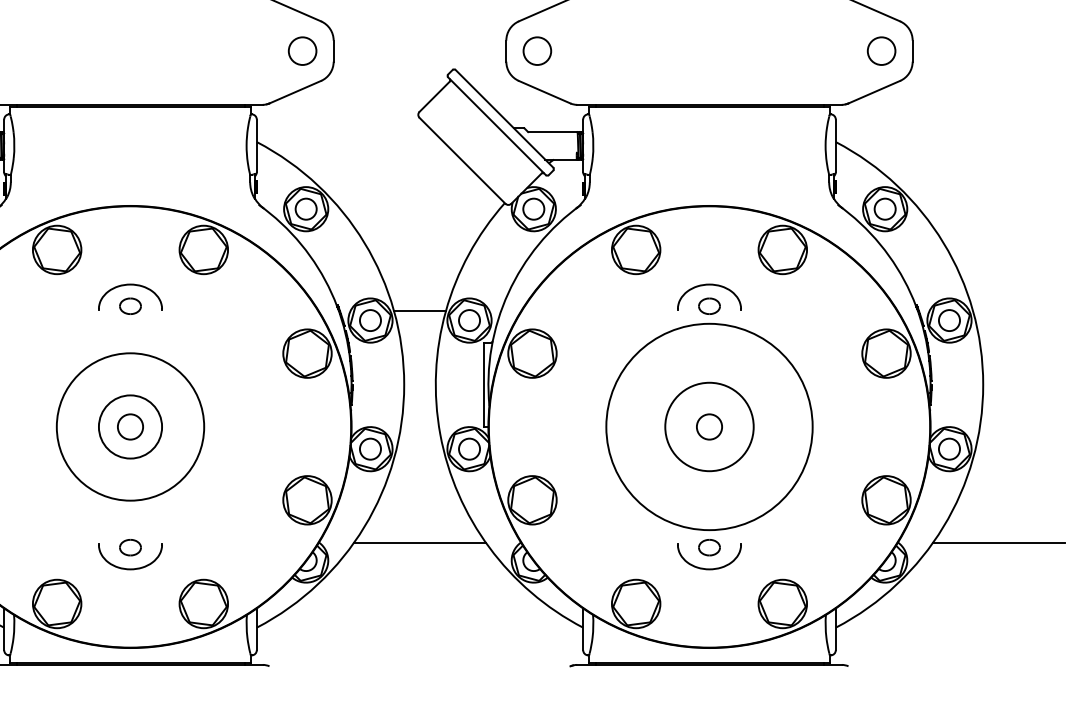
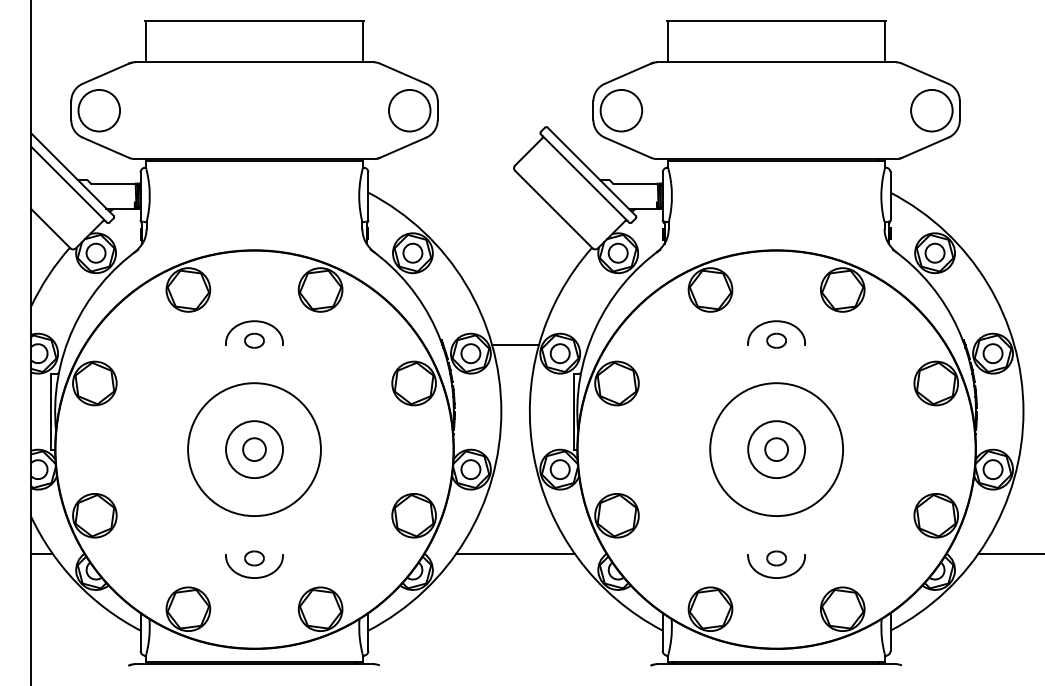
circle: (302, 50) -> (409, 110), size x1.67
circle: (537, 50) -> (621, 110), size x1.67
circle: (881, 50) -> (931, 110), size x1.67
circle: (709, 426) -> (776, 449), size x0.71
circle: (709, 426) -> (776, 449), size x0.71

